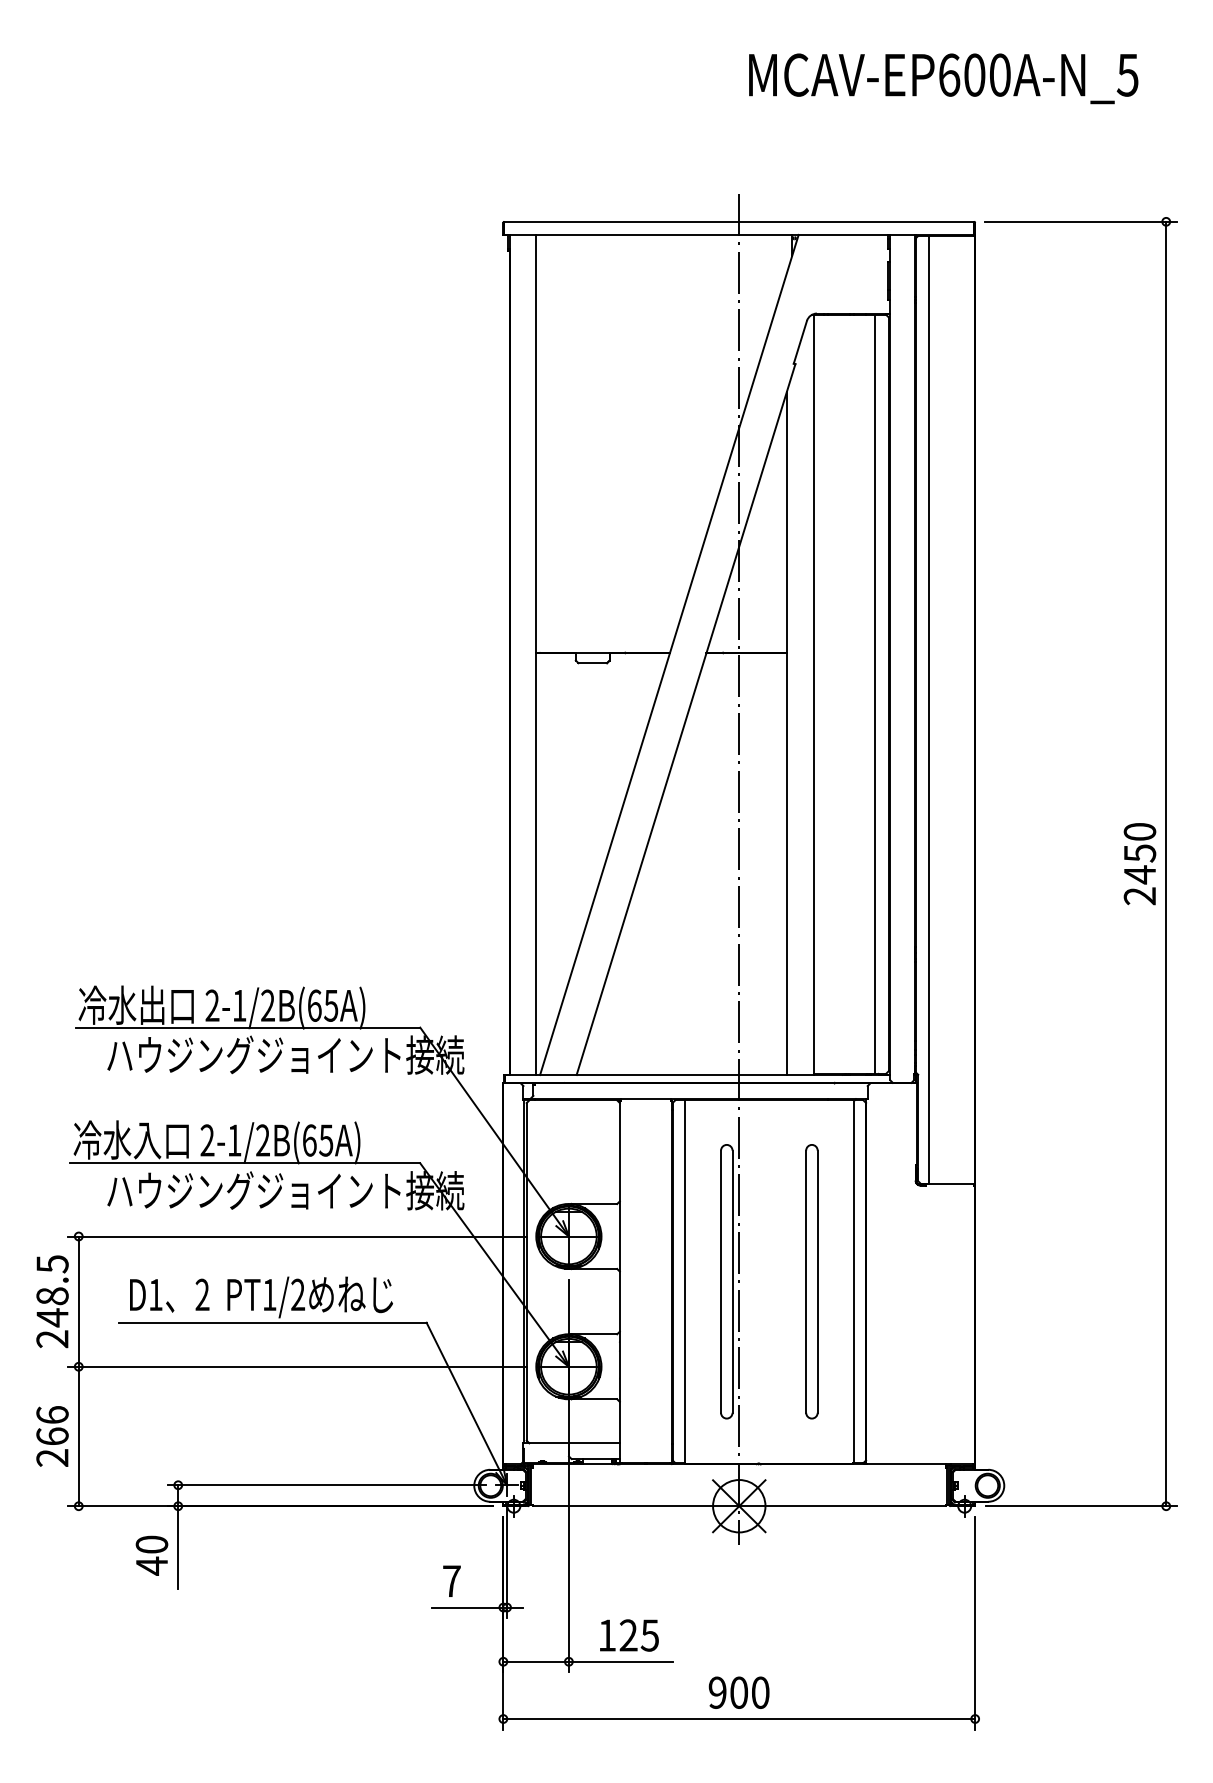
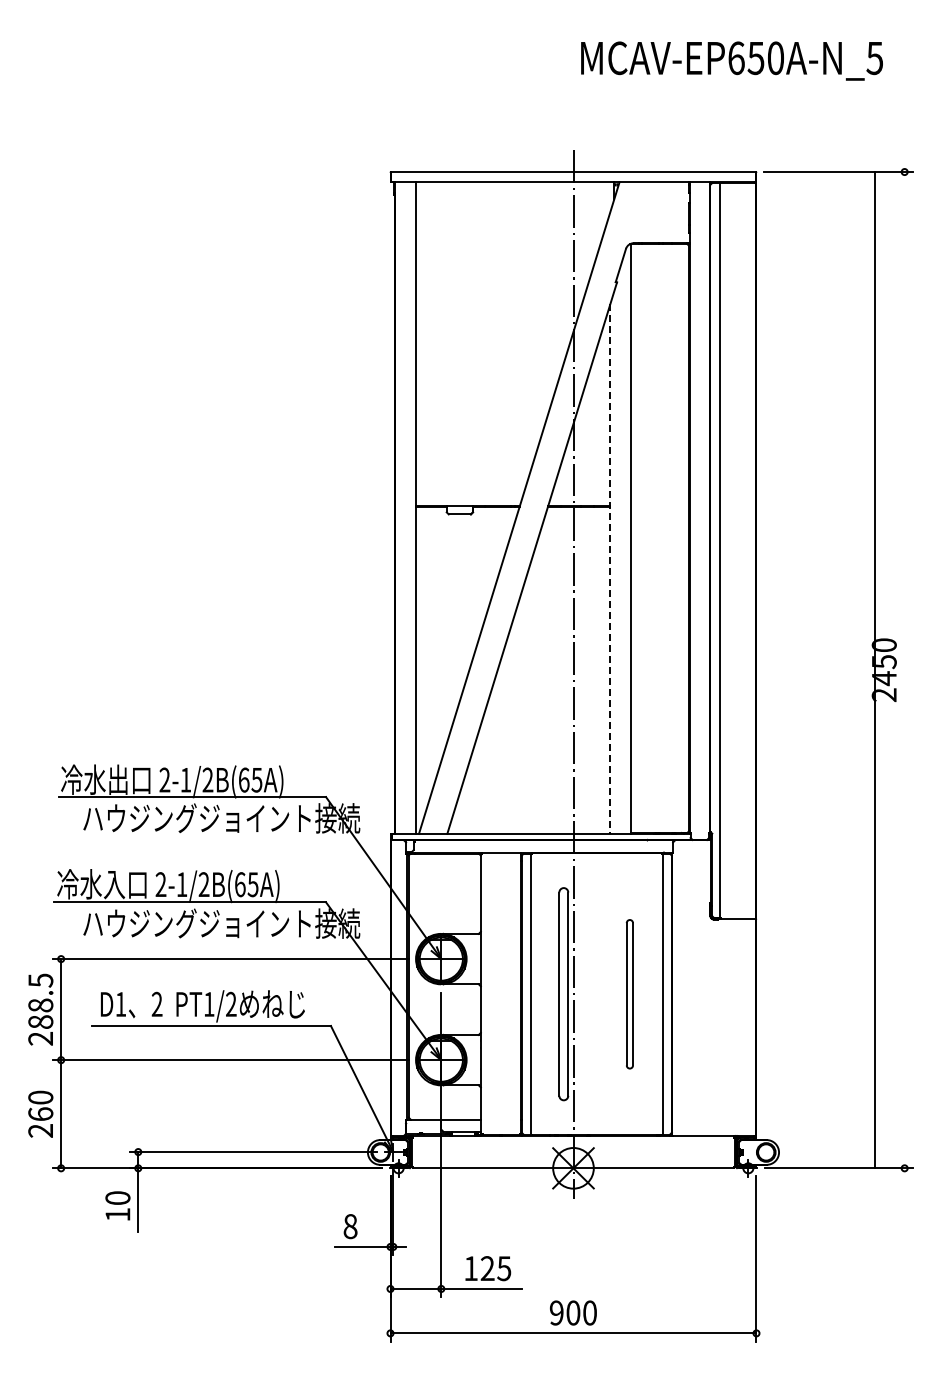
text: (973, 74) -> (755, 57), MCAV-EP600A-N_5 -> MCAV-EP650A-N_5
line: (875, 694) -> (679, 538), removed
line: (786, 734) -> (610, 569), solid -> dashed
line: (1166, 864) -> (874, 670), moved
part: (811, 1282) -> (629, 994), size x0.7
text: (52, 1316) -> (40, 1021), 248.5 -> 288.5
text: (52, 1414) -> (40, 1097), 266 -> 260
text: (151, 1565) -> (117, 1214), 40 -> 10
text: (451, 1581) -> (350, 1226), 7 -> 8

